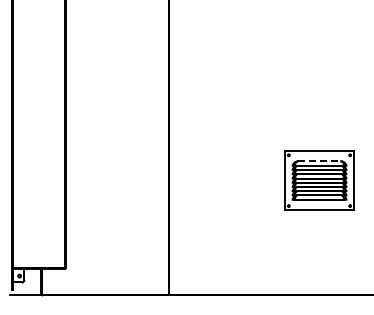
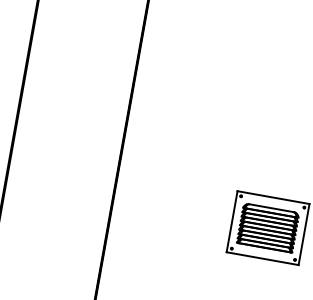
line: (319, 161) -> (271, 208), dashed -> solid

